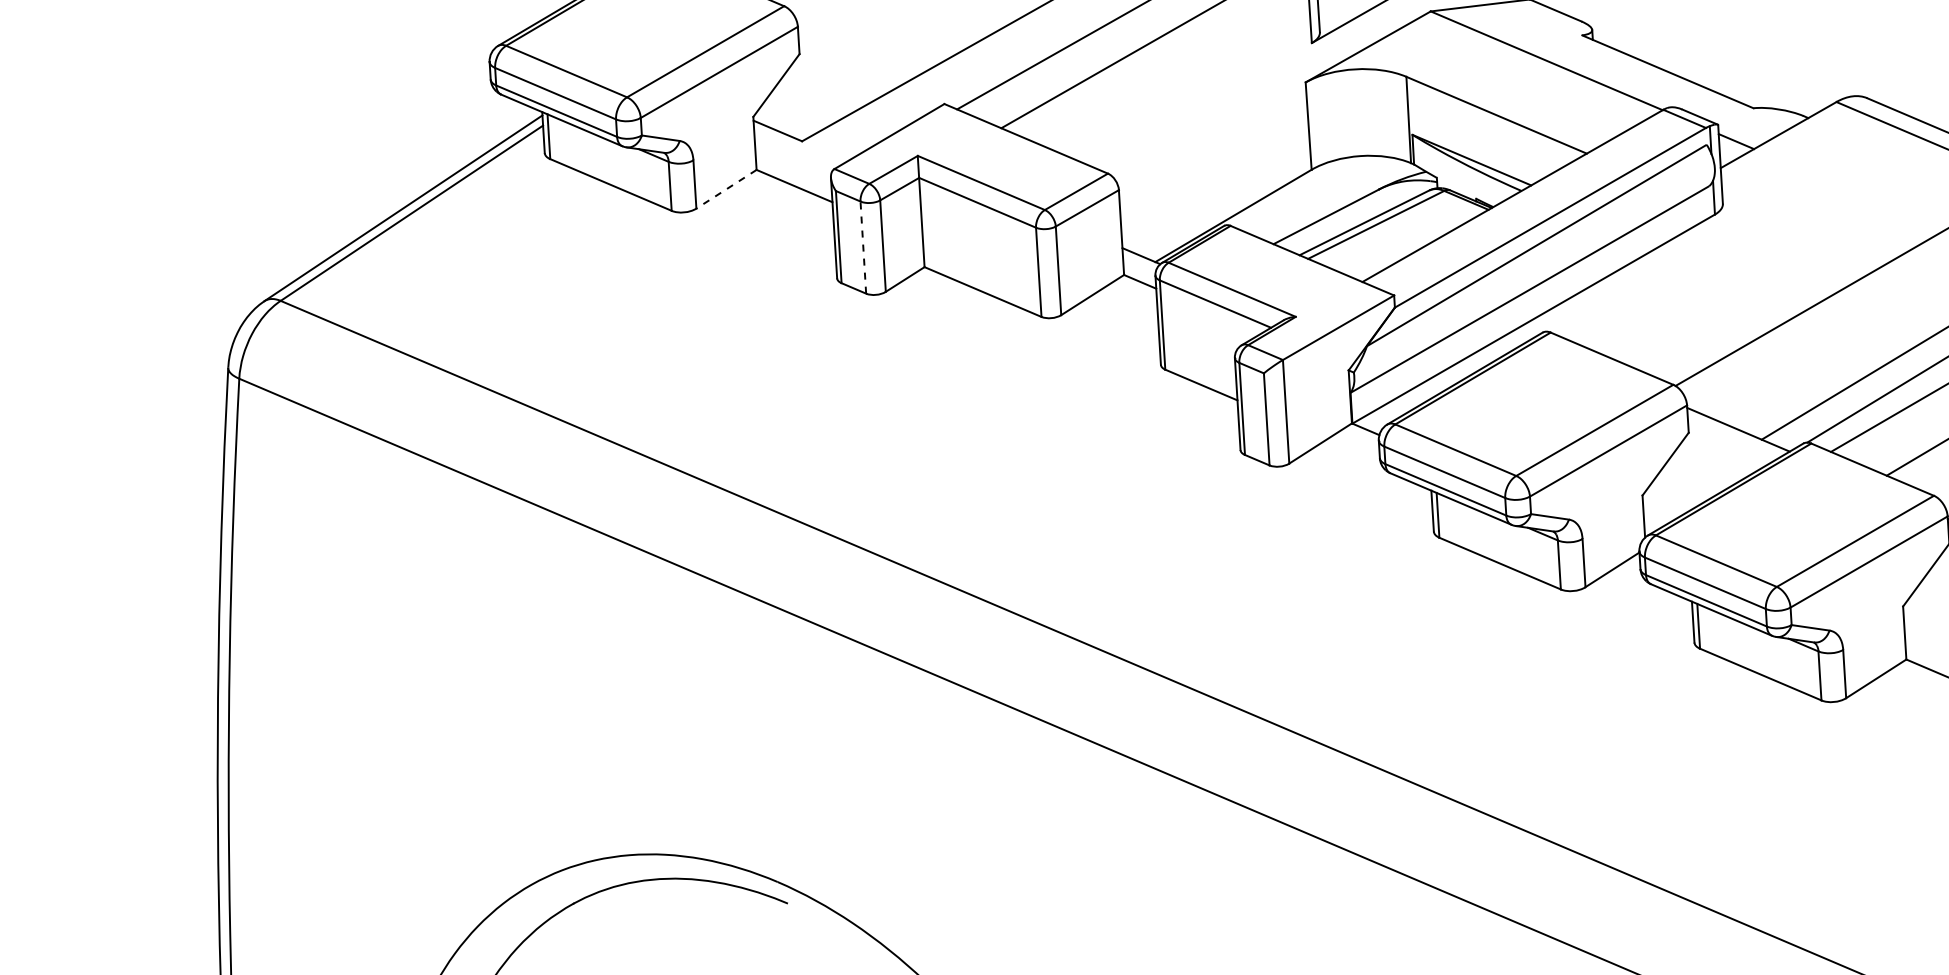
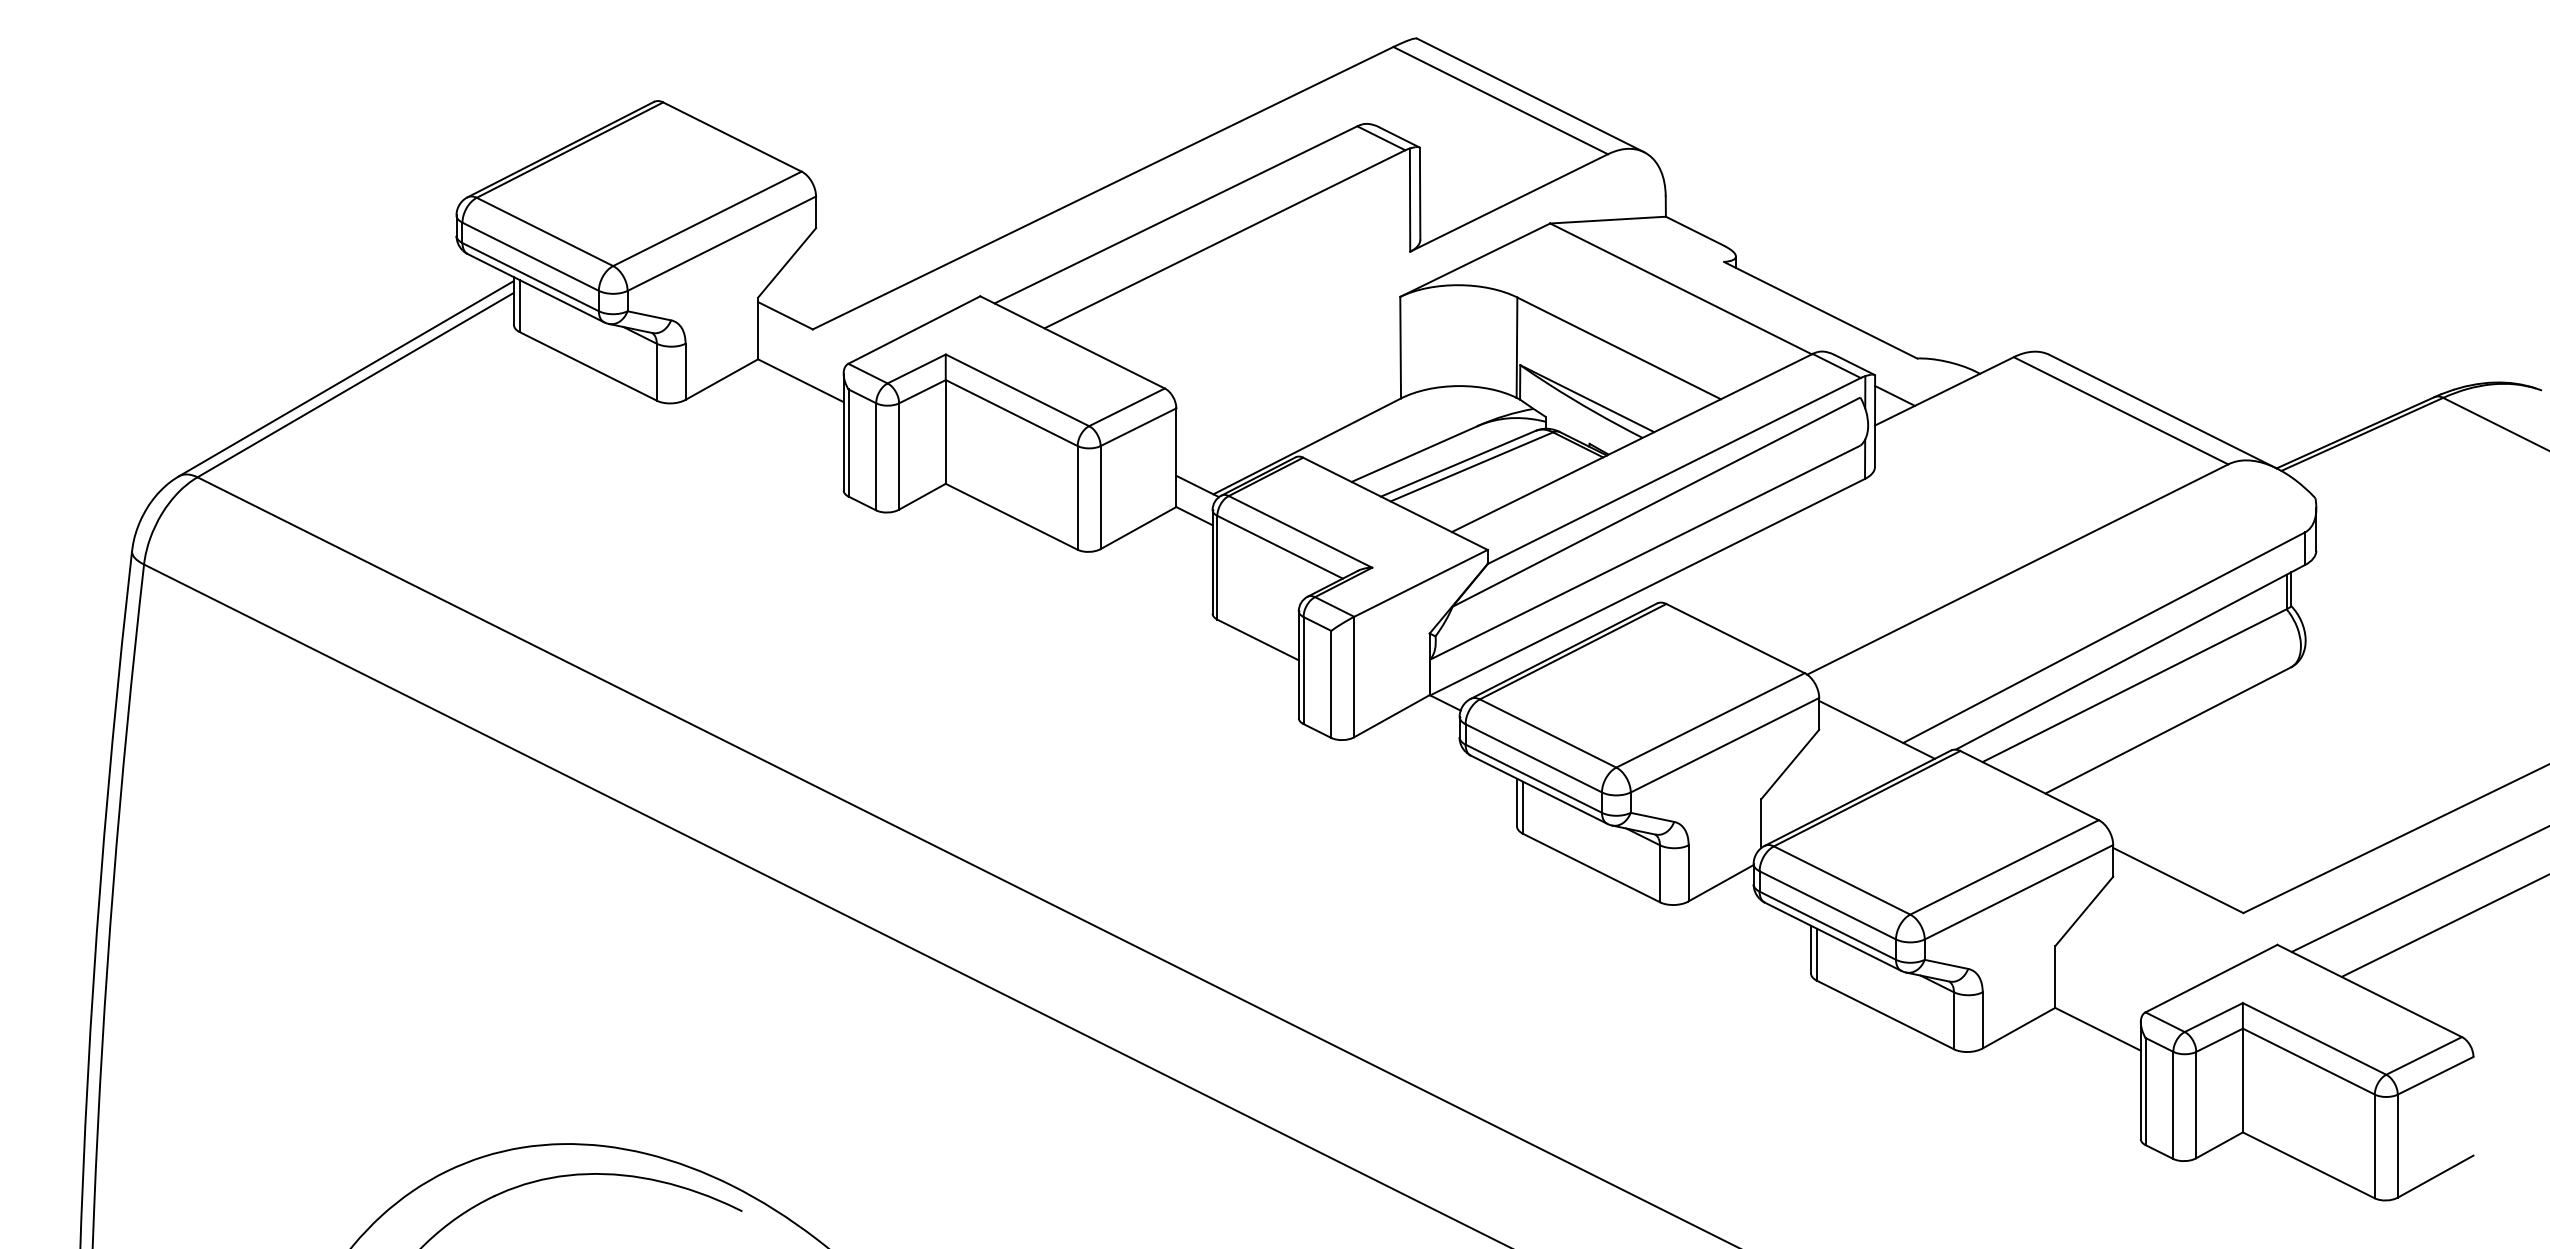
line: (726, 189) -> (721, 379), dashed -> solid
line: (863, 247) -> (876, 456), dashed -> solid

